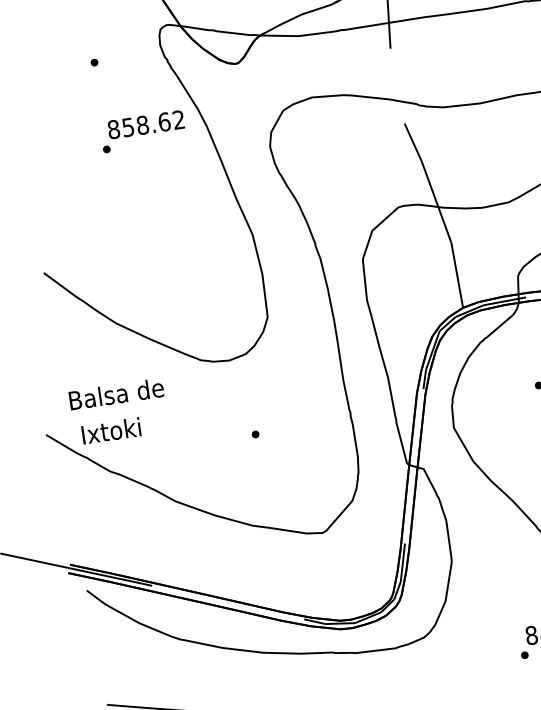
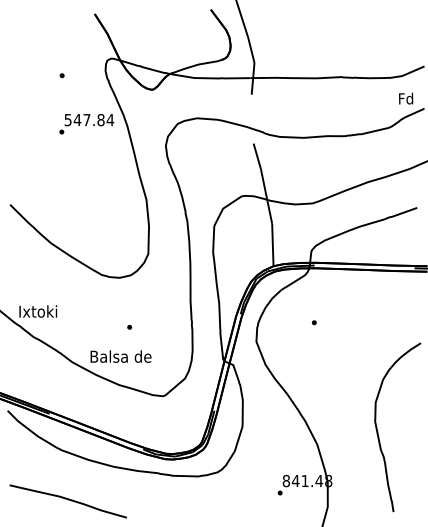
text: (146, 125) -> (89, 120), 858.62 -> 547.84
text: (115, 394) -> (120, 356), moved

